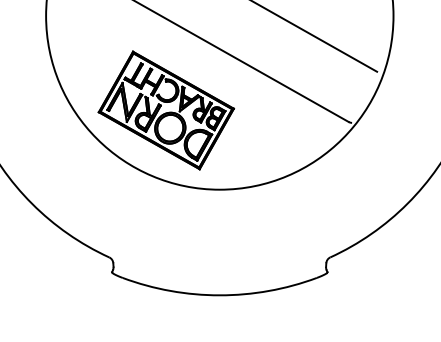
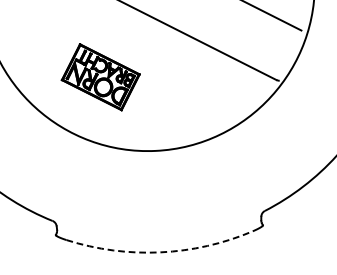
part: (166, 110) -> (100, 77), size x0.6
arc: (219, 295) -> (160, 252), solid -> dashed

